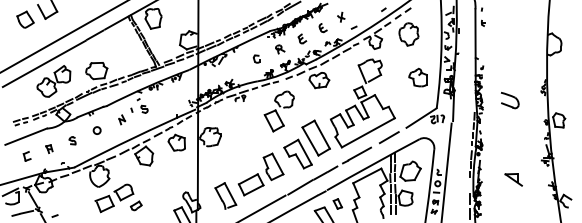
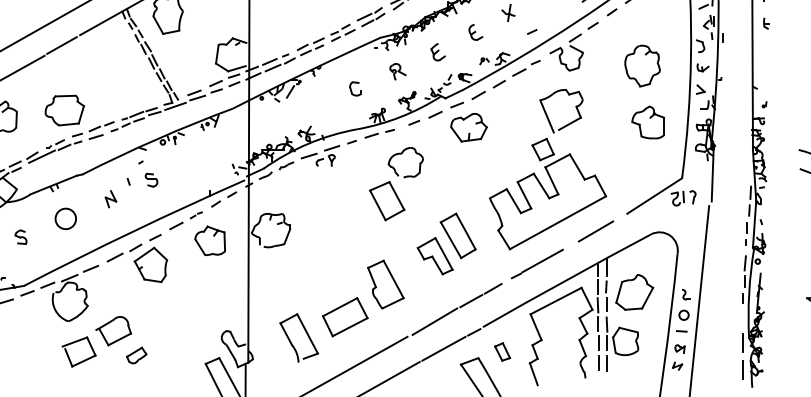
part: (408, 34) -> (641, 66), moved
circle: (96, 130) -> (64, 218), size x1.6
part: (306, 144) -> (445, 243), size x0.7

